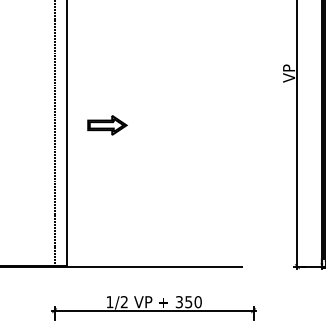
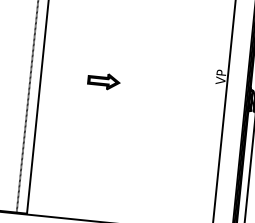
part: (107, 125) -> (103, 81), moved

